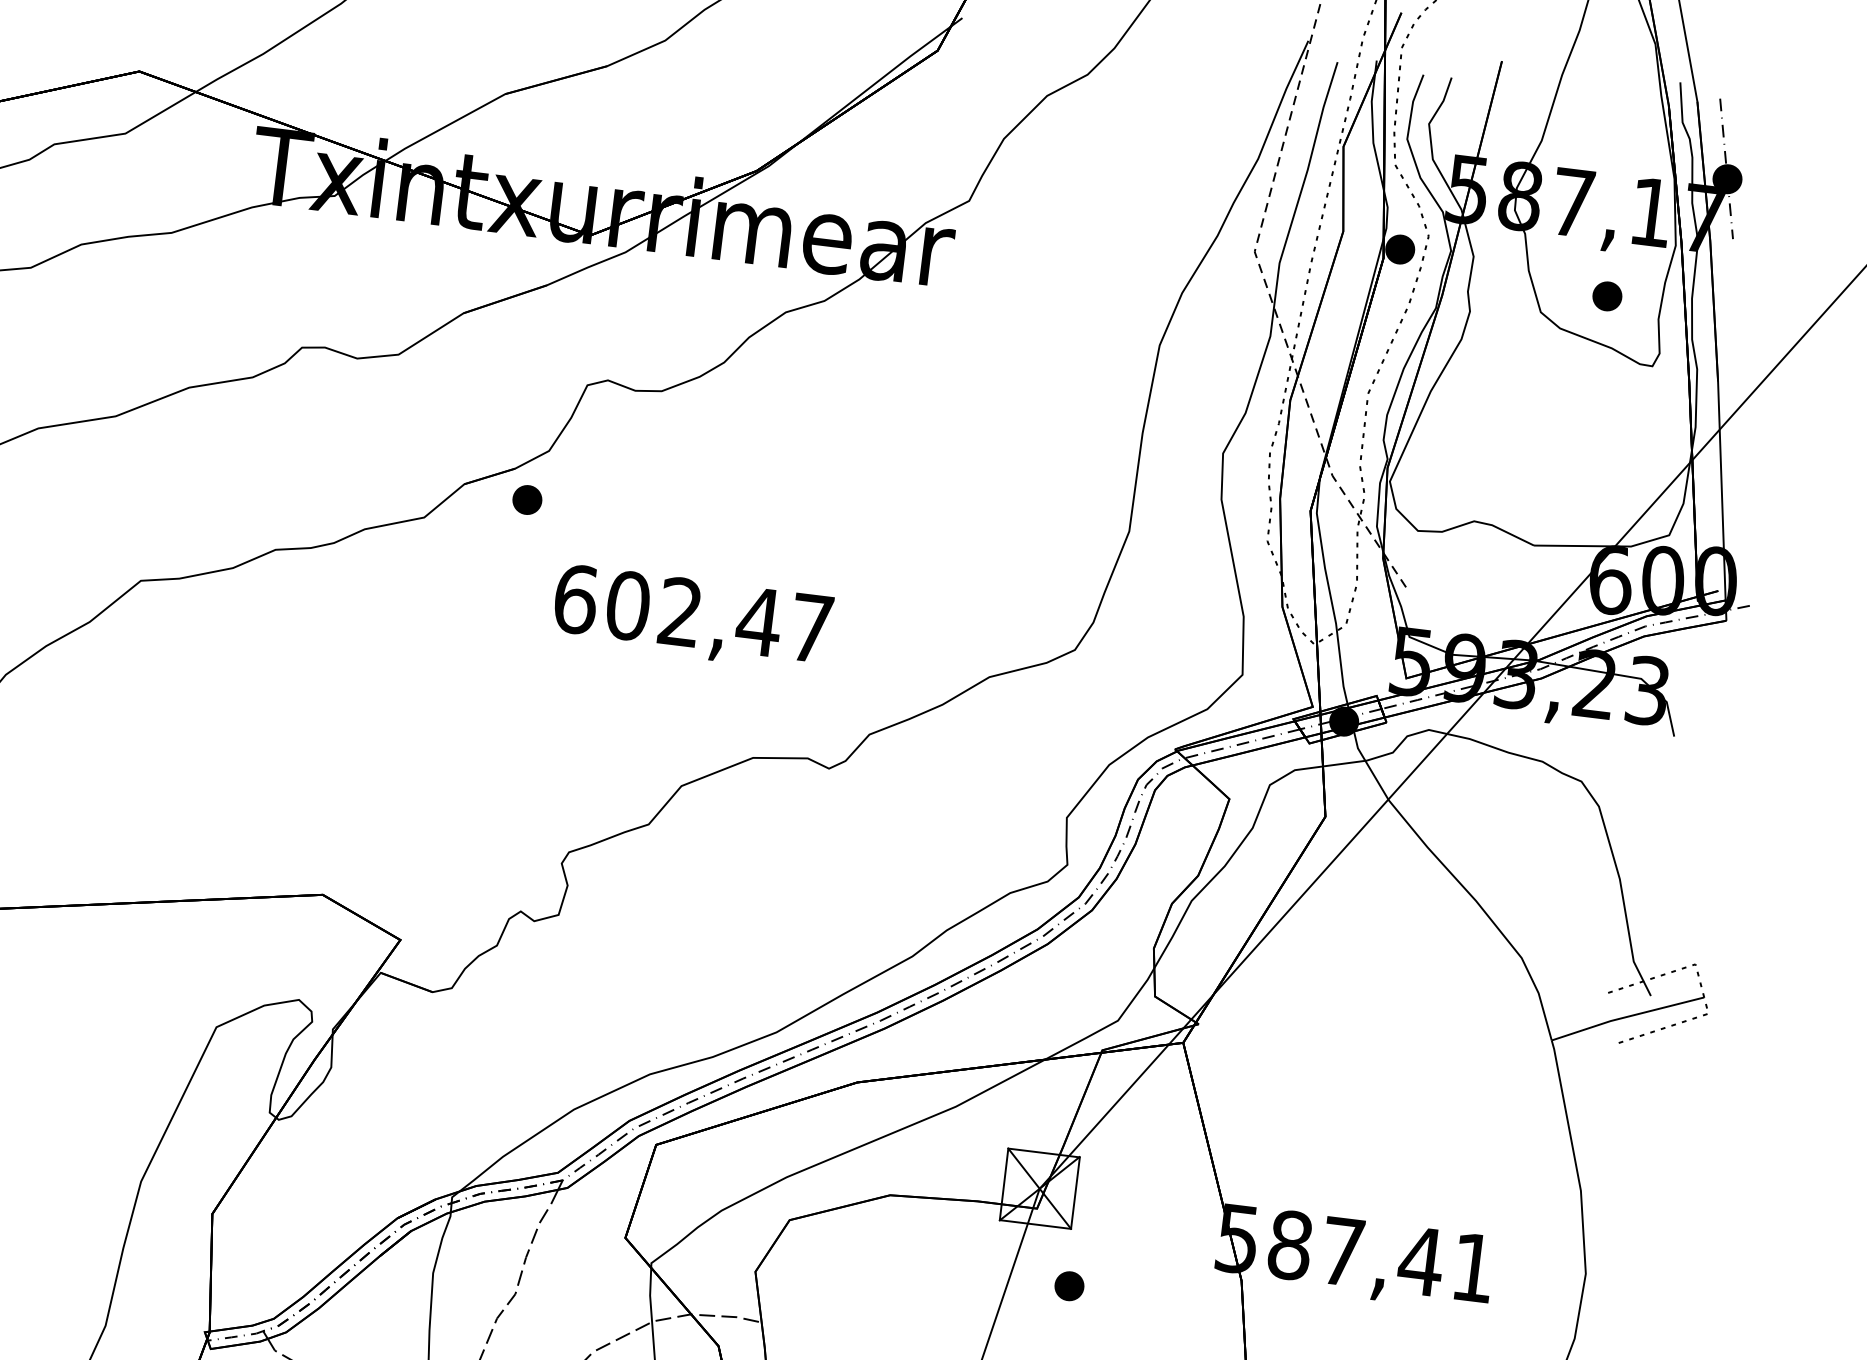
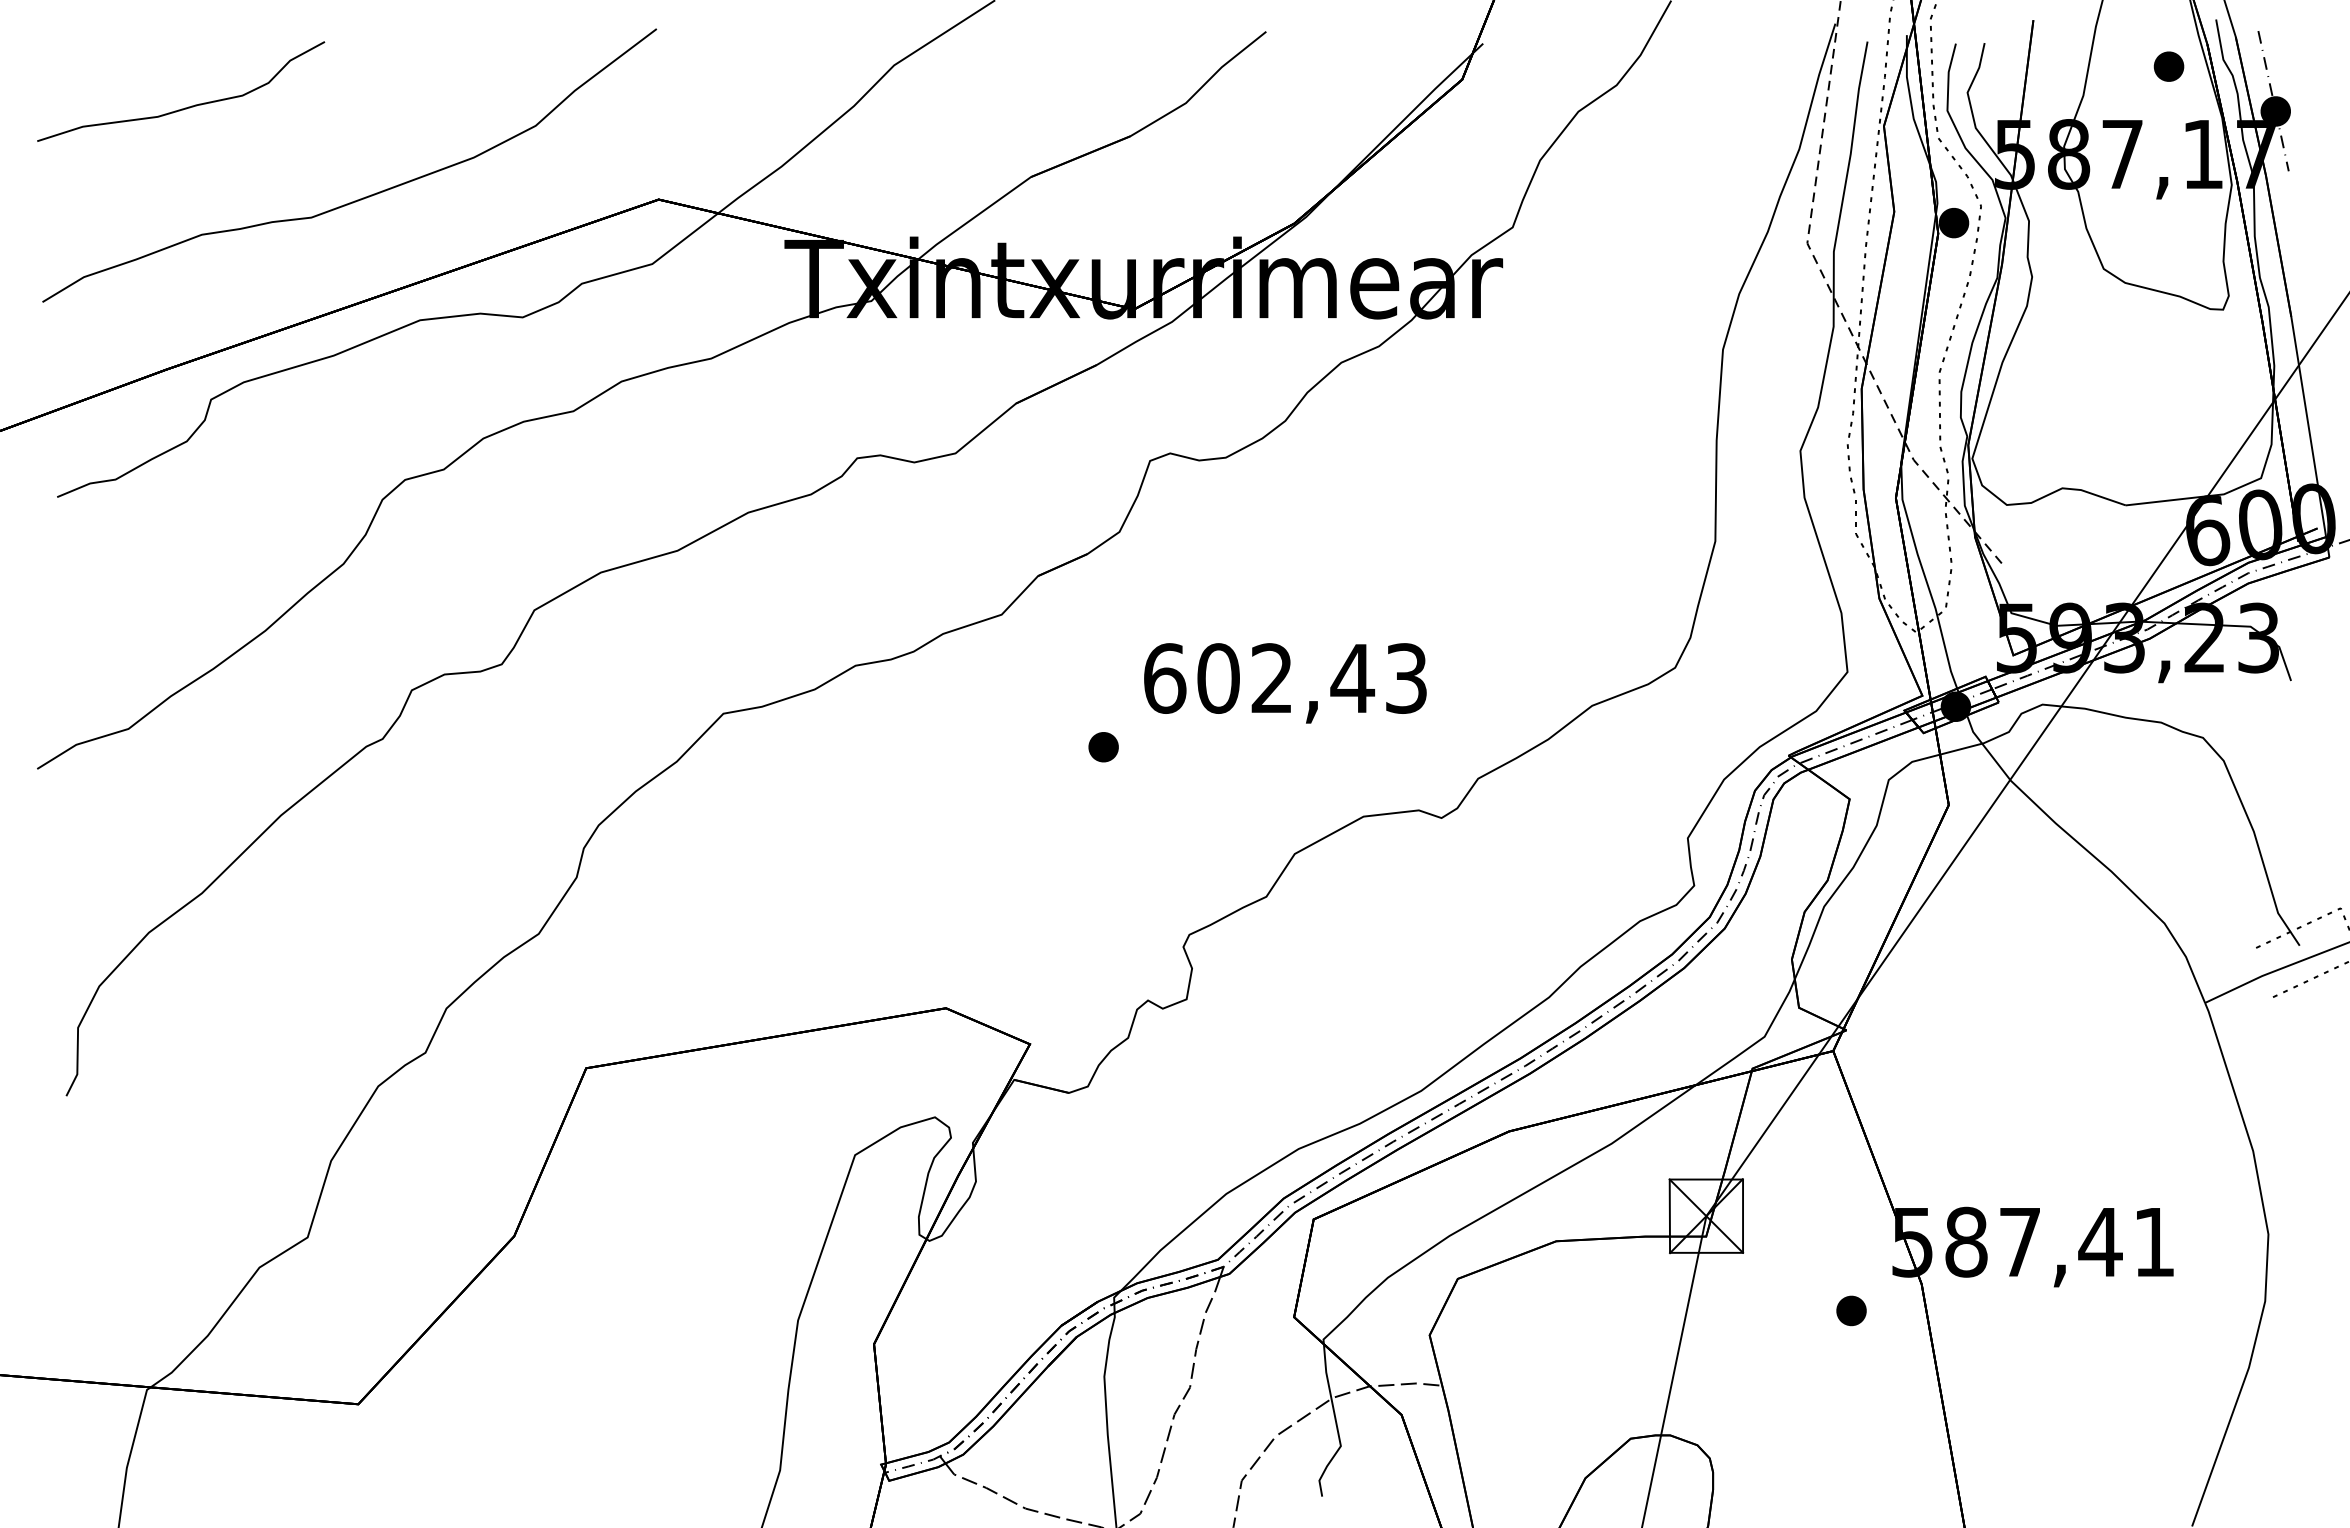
part: (1606, 296) -> (2168, 66), moved
part: (527, 500) -> (1103, 747), moved
text: (811, 628) -> (1406, 678), 602,47 -> 602,43
part: (1069, 1285) -> (1851, 1310), moved

